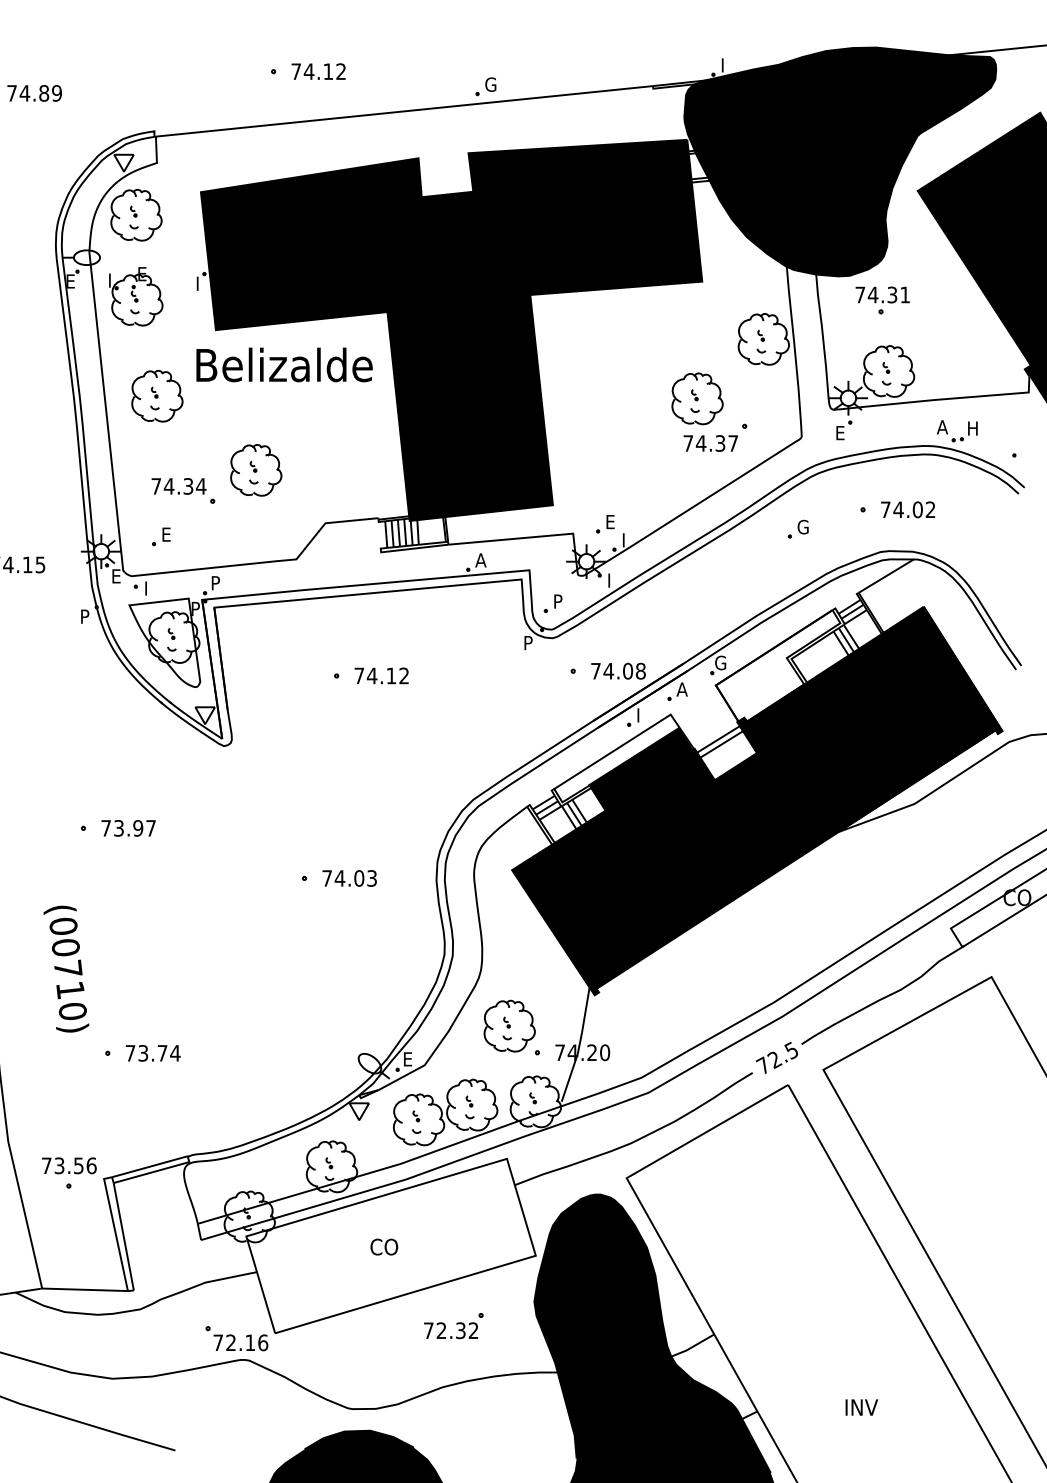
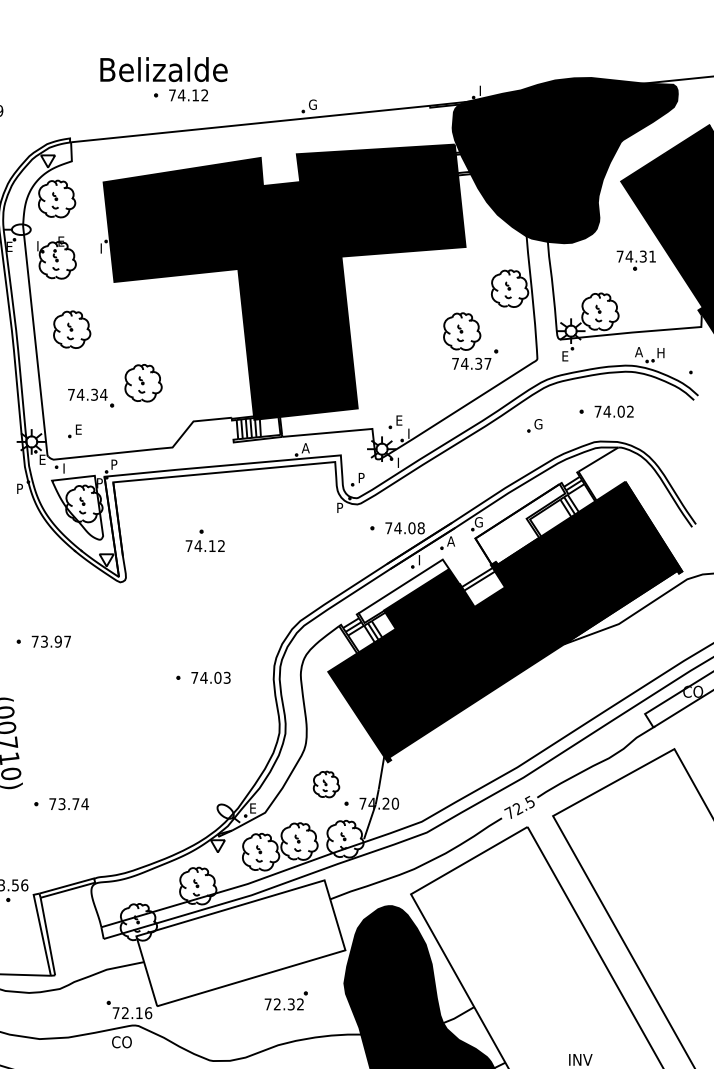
part: (882, 300) -> (636, 260), moved
text: (284, 364) -> (163, 69), moved
text: (381, 675) -> (205, 545), moved
part: (509, 1025) -> (326, 784), size x0.7
text: (384, 1246) -> (122, 1041), moved

